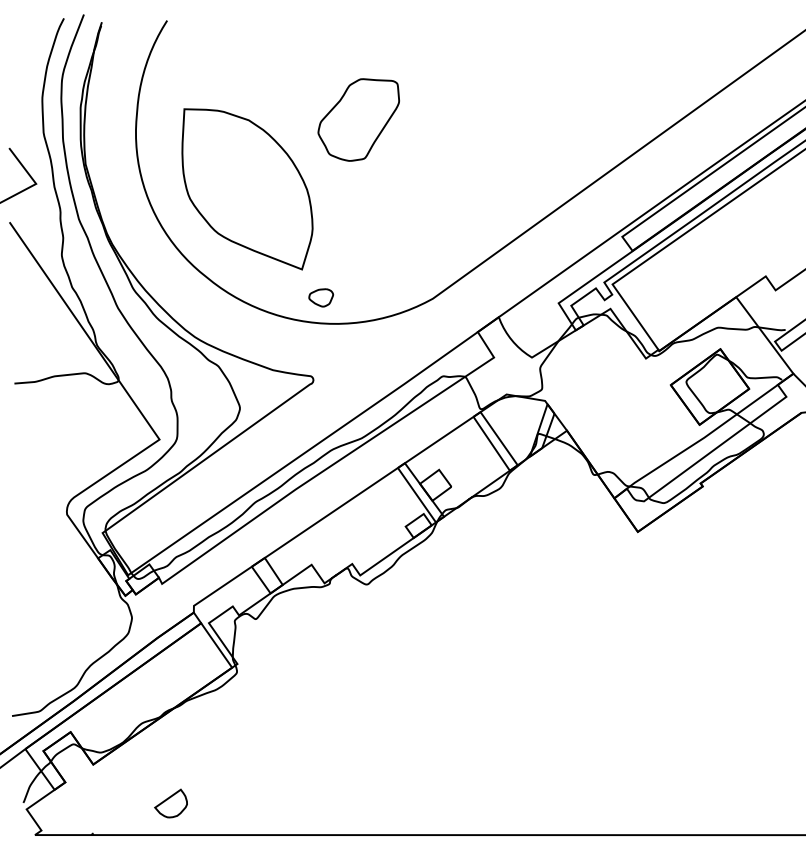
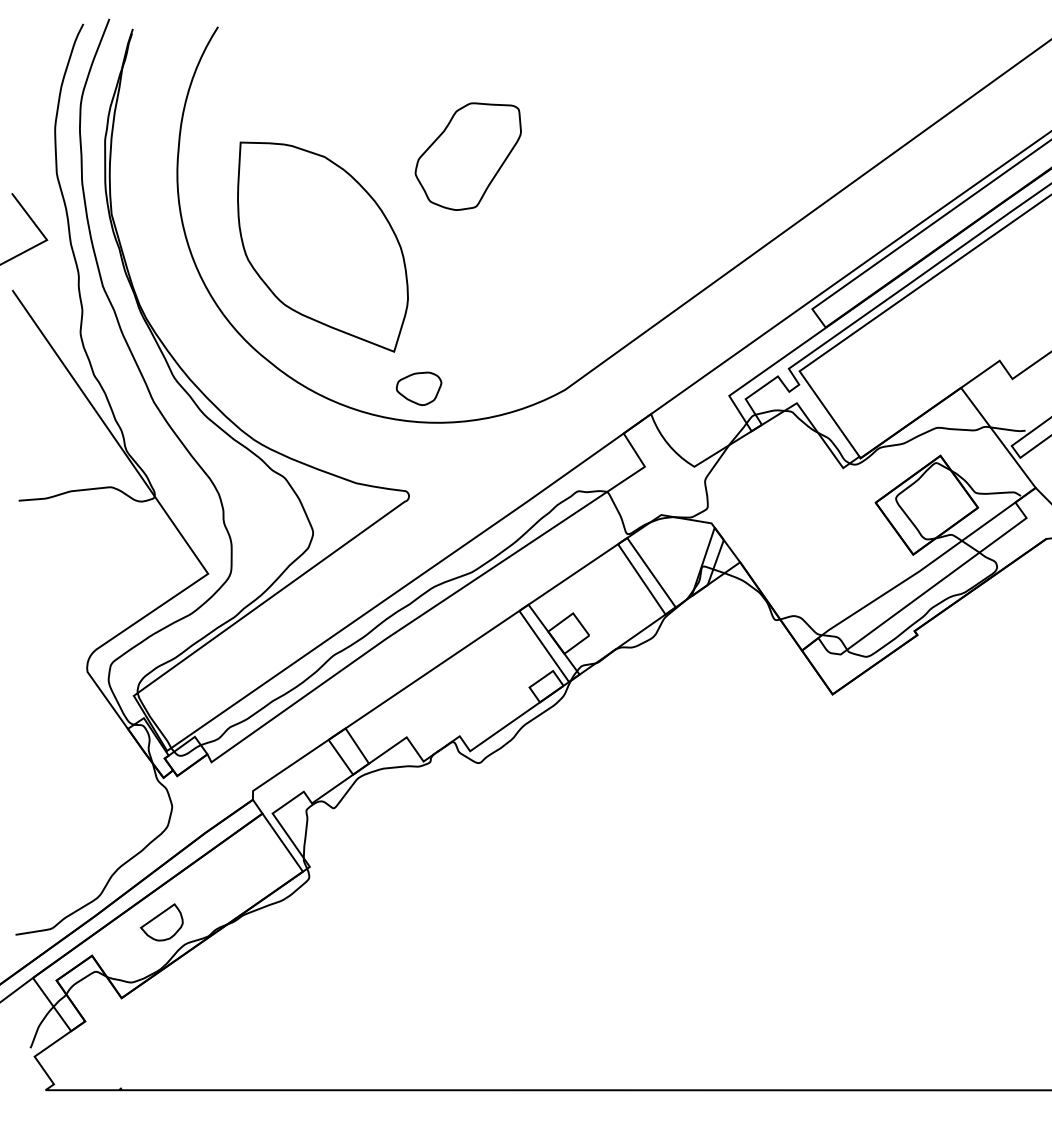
part: (321, 297) -> (419, 388), size x1.43
part: (170, 803) -> (161, 922), moved

